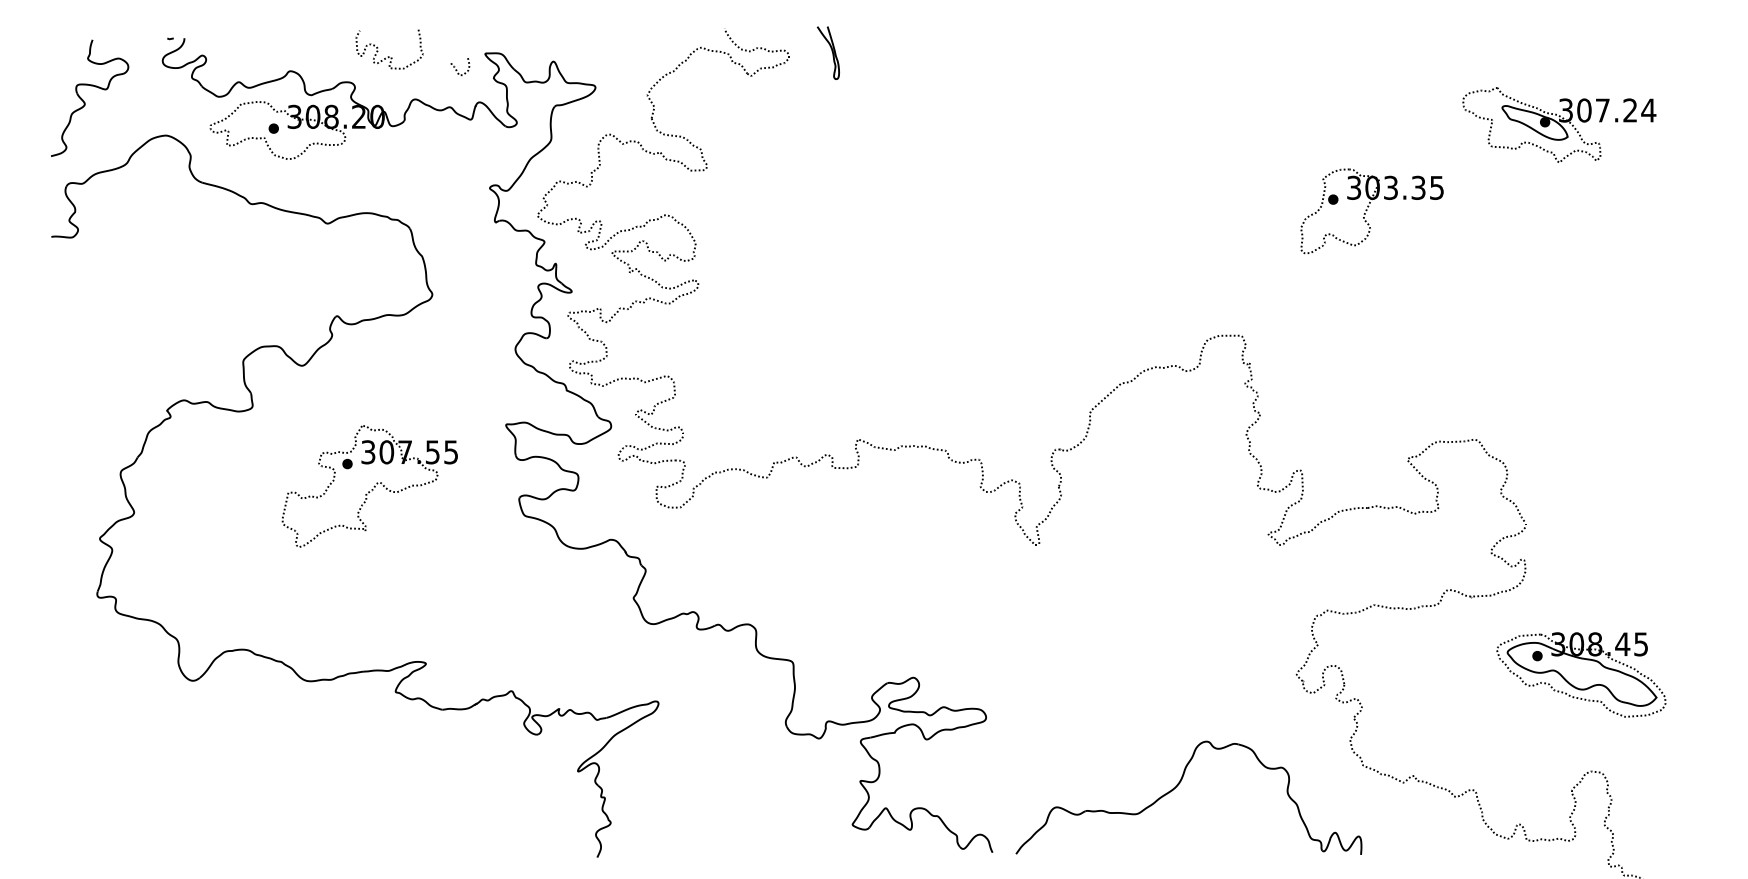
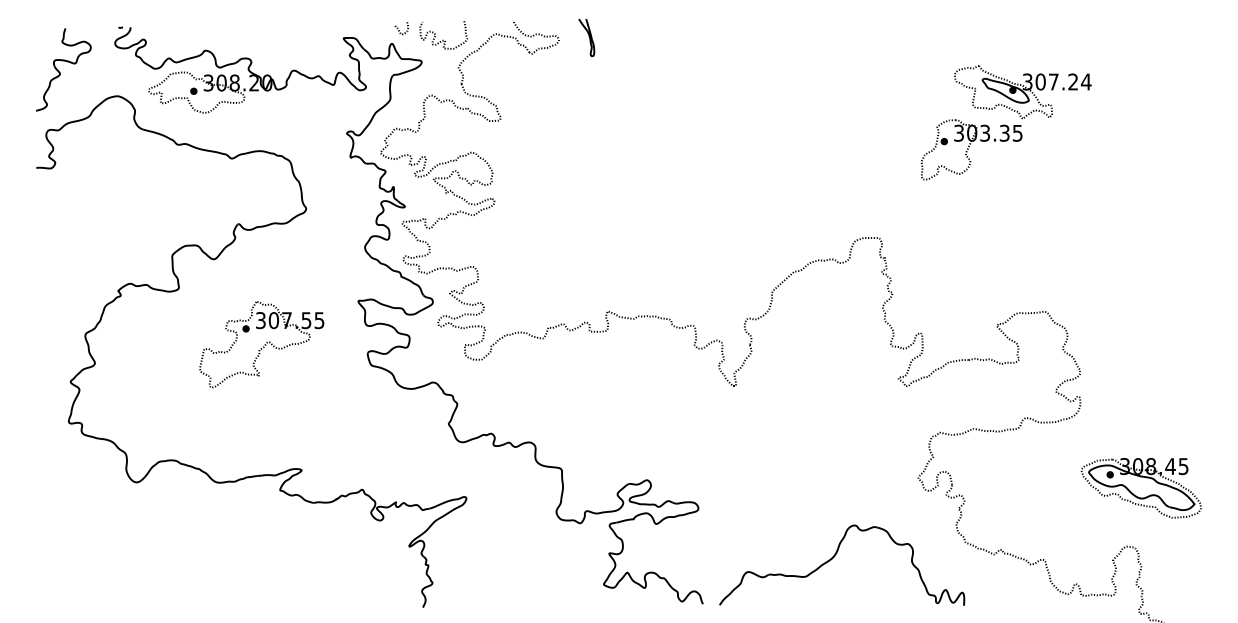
curve: (389, 56) -> (443, 40), moved
curve: (457, 70) -> (399, 31), moved
part: (1559, 124) -> (1023, 91), moved
part: (1581, 674) -> (1141, 487), moved

